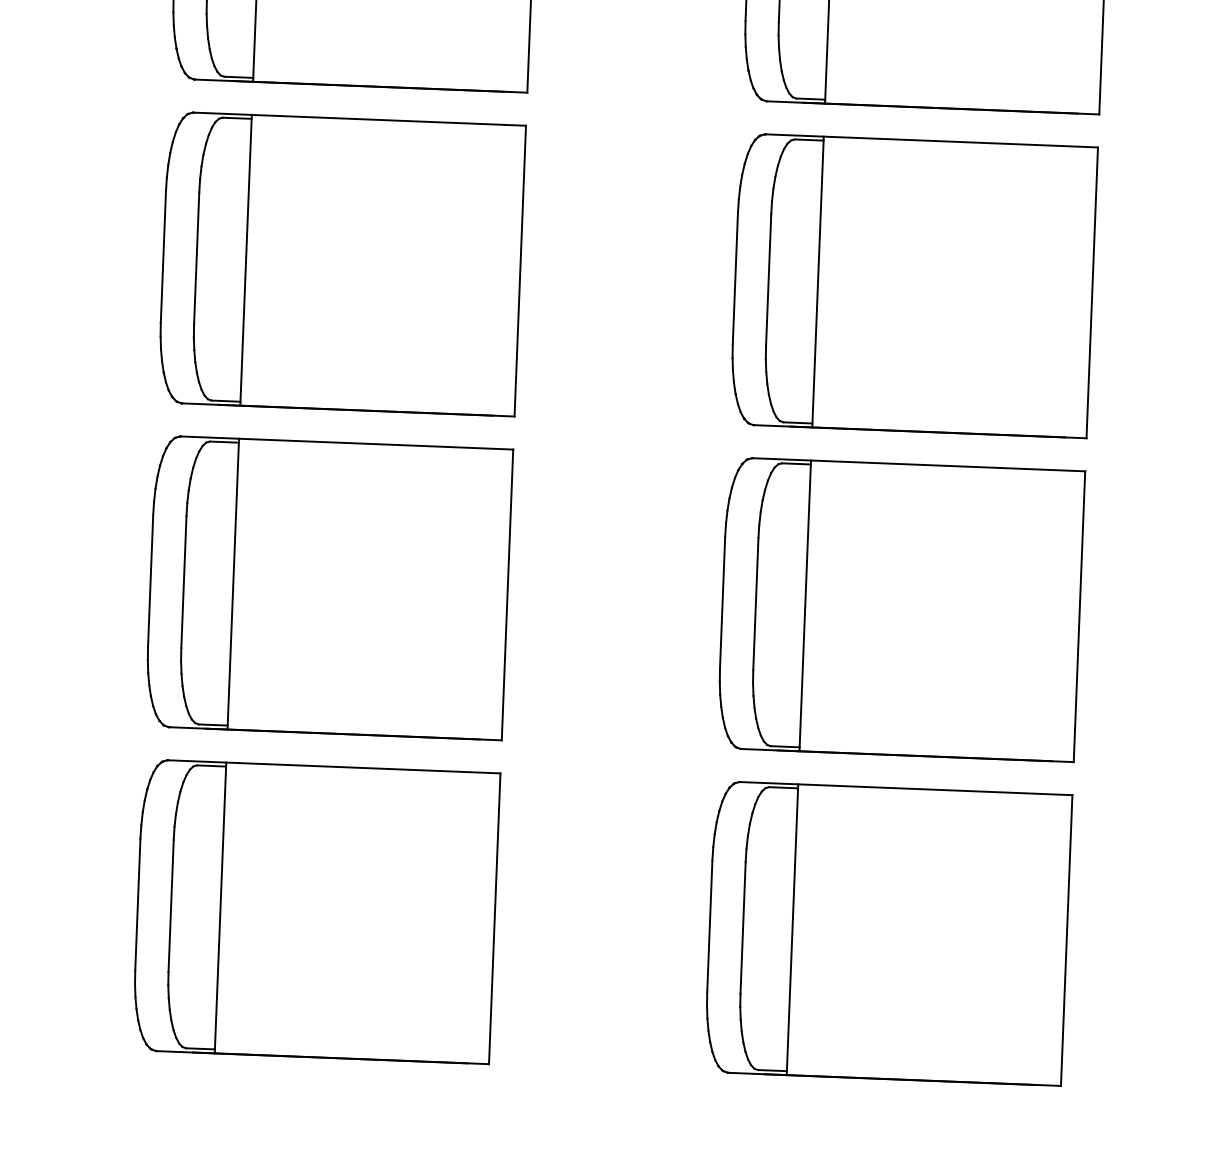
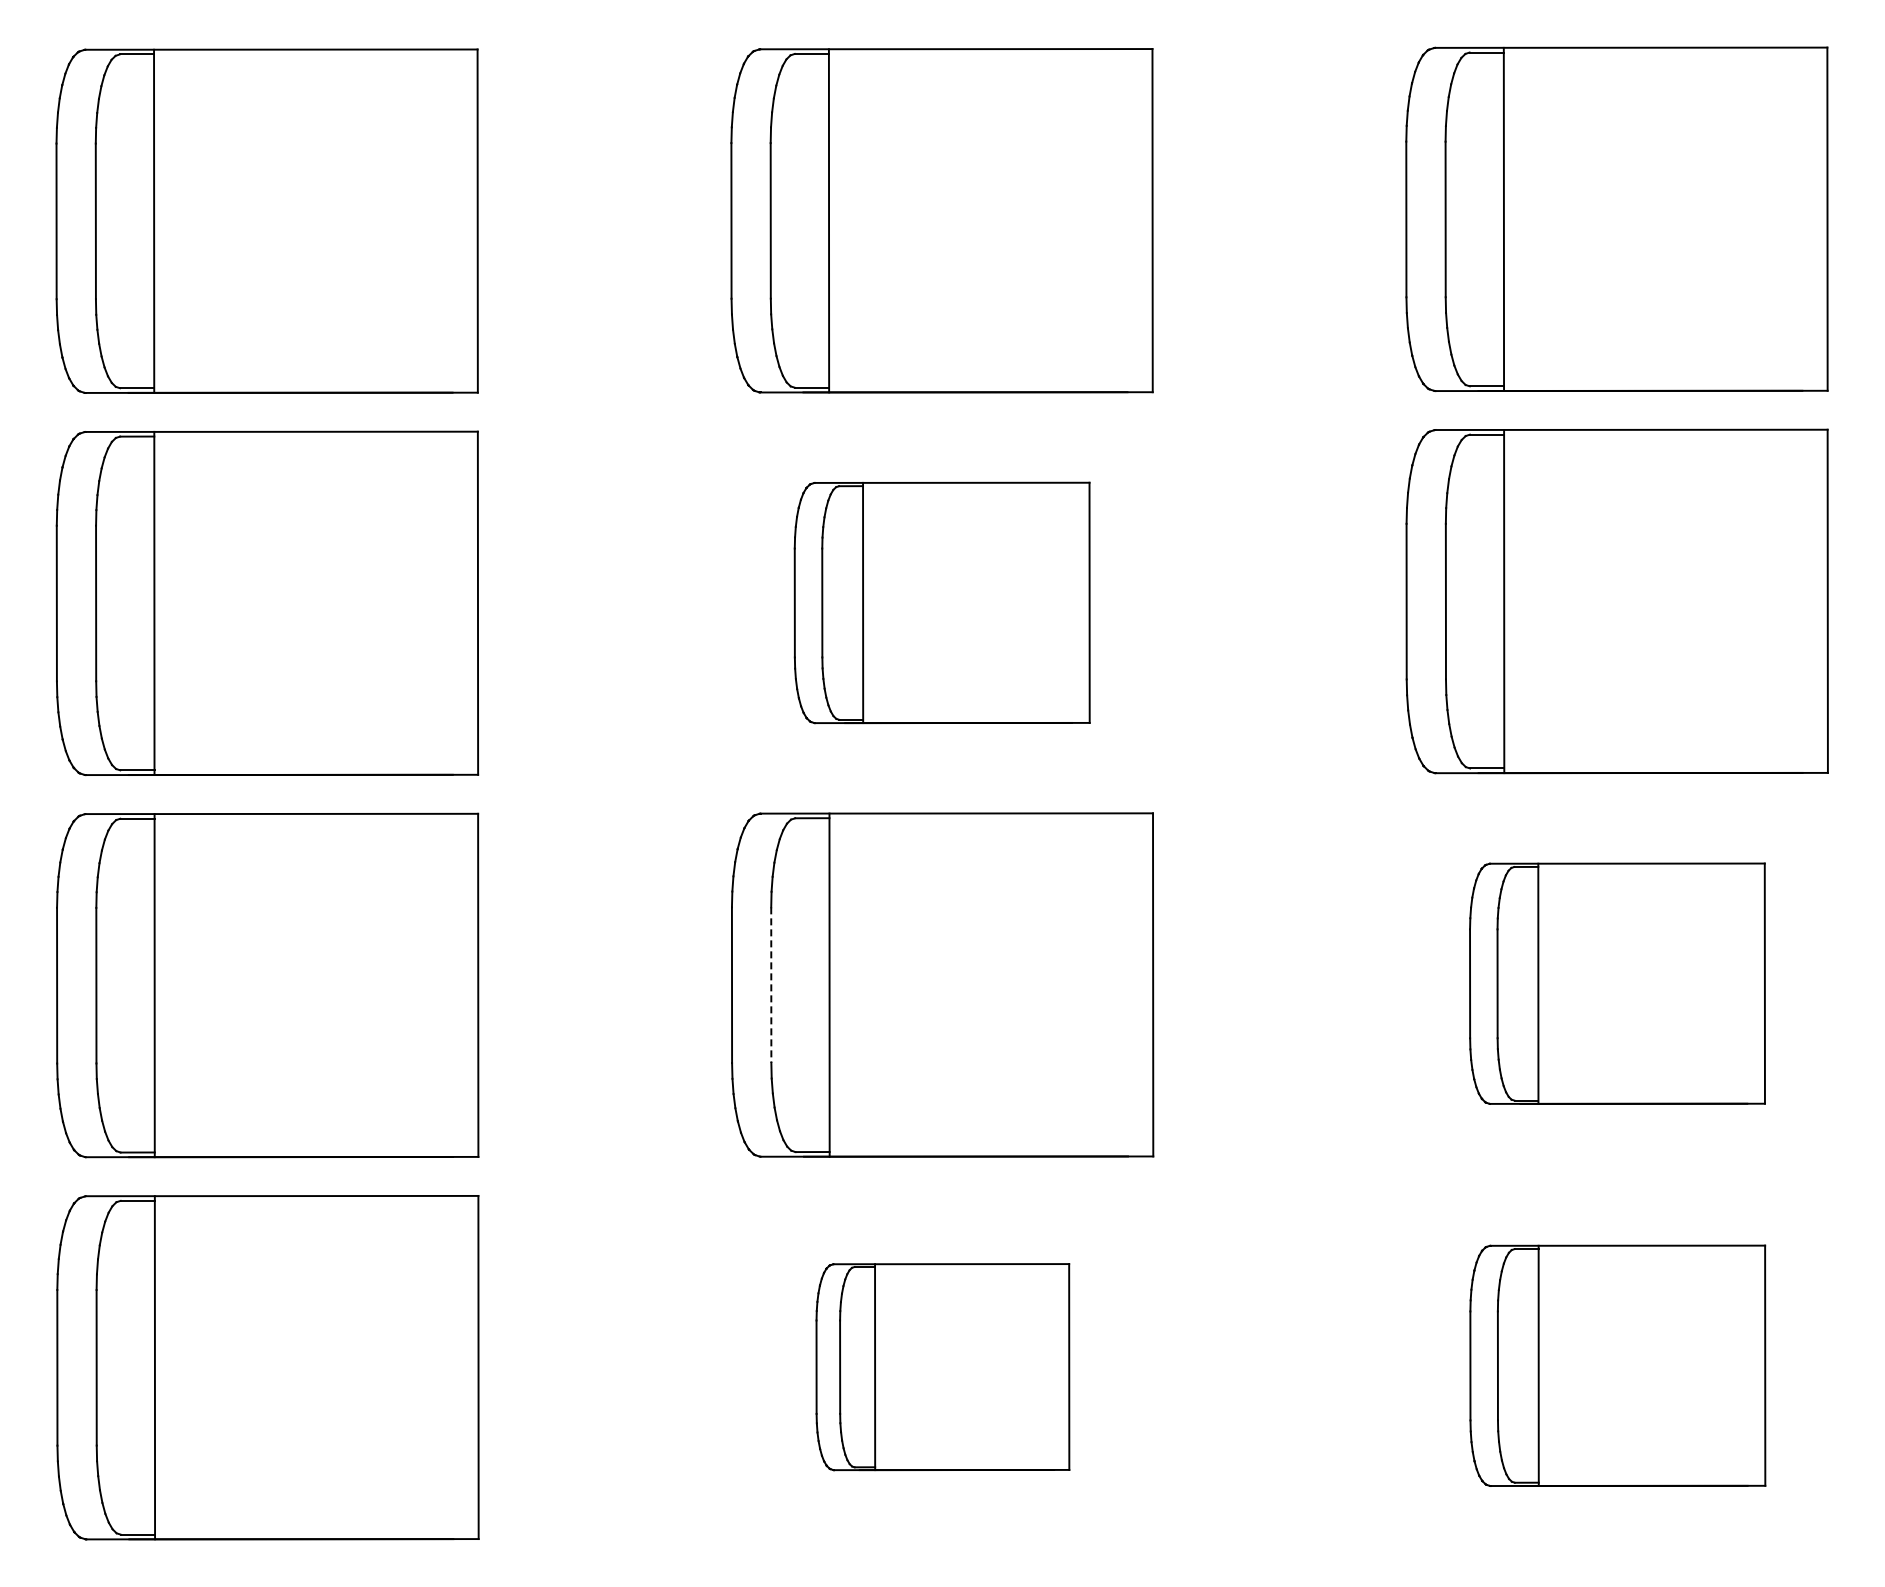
part: (341, 263) -> (941, 602), size x0.7
line: (184, 582) -> (771, 985), solid -> dashed
part: (901, 609) -> (1617, 983), size x0.7
part: (316, 911) -> (942, 1366), size x0.6
part: (888, 933) -> (1617, 1365), size x0.7

